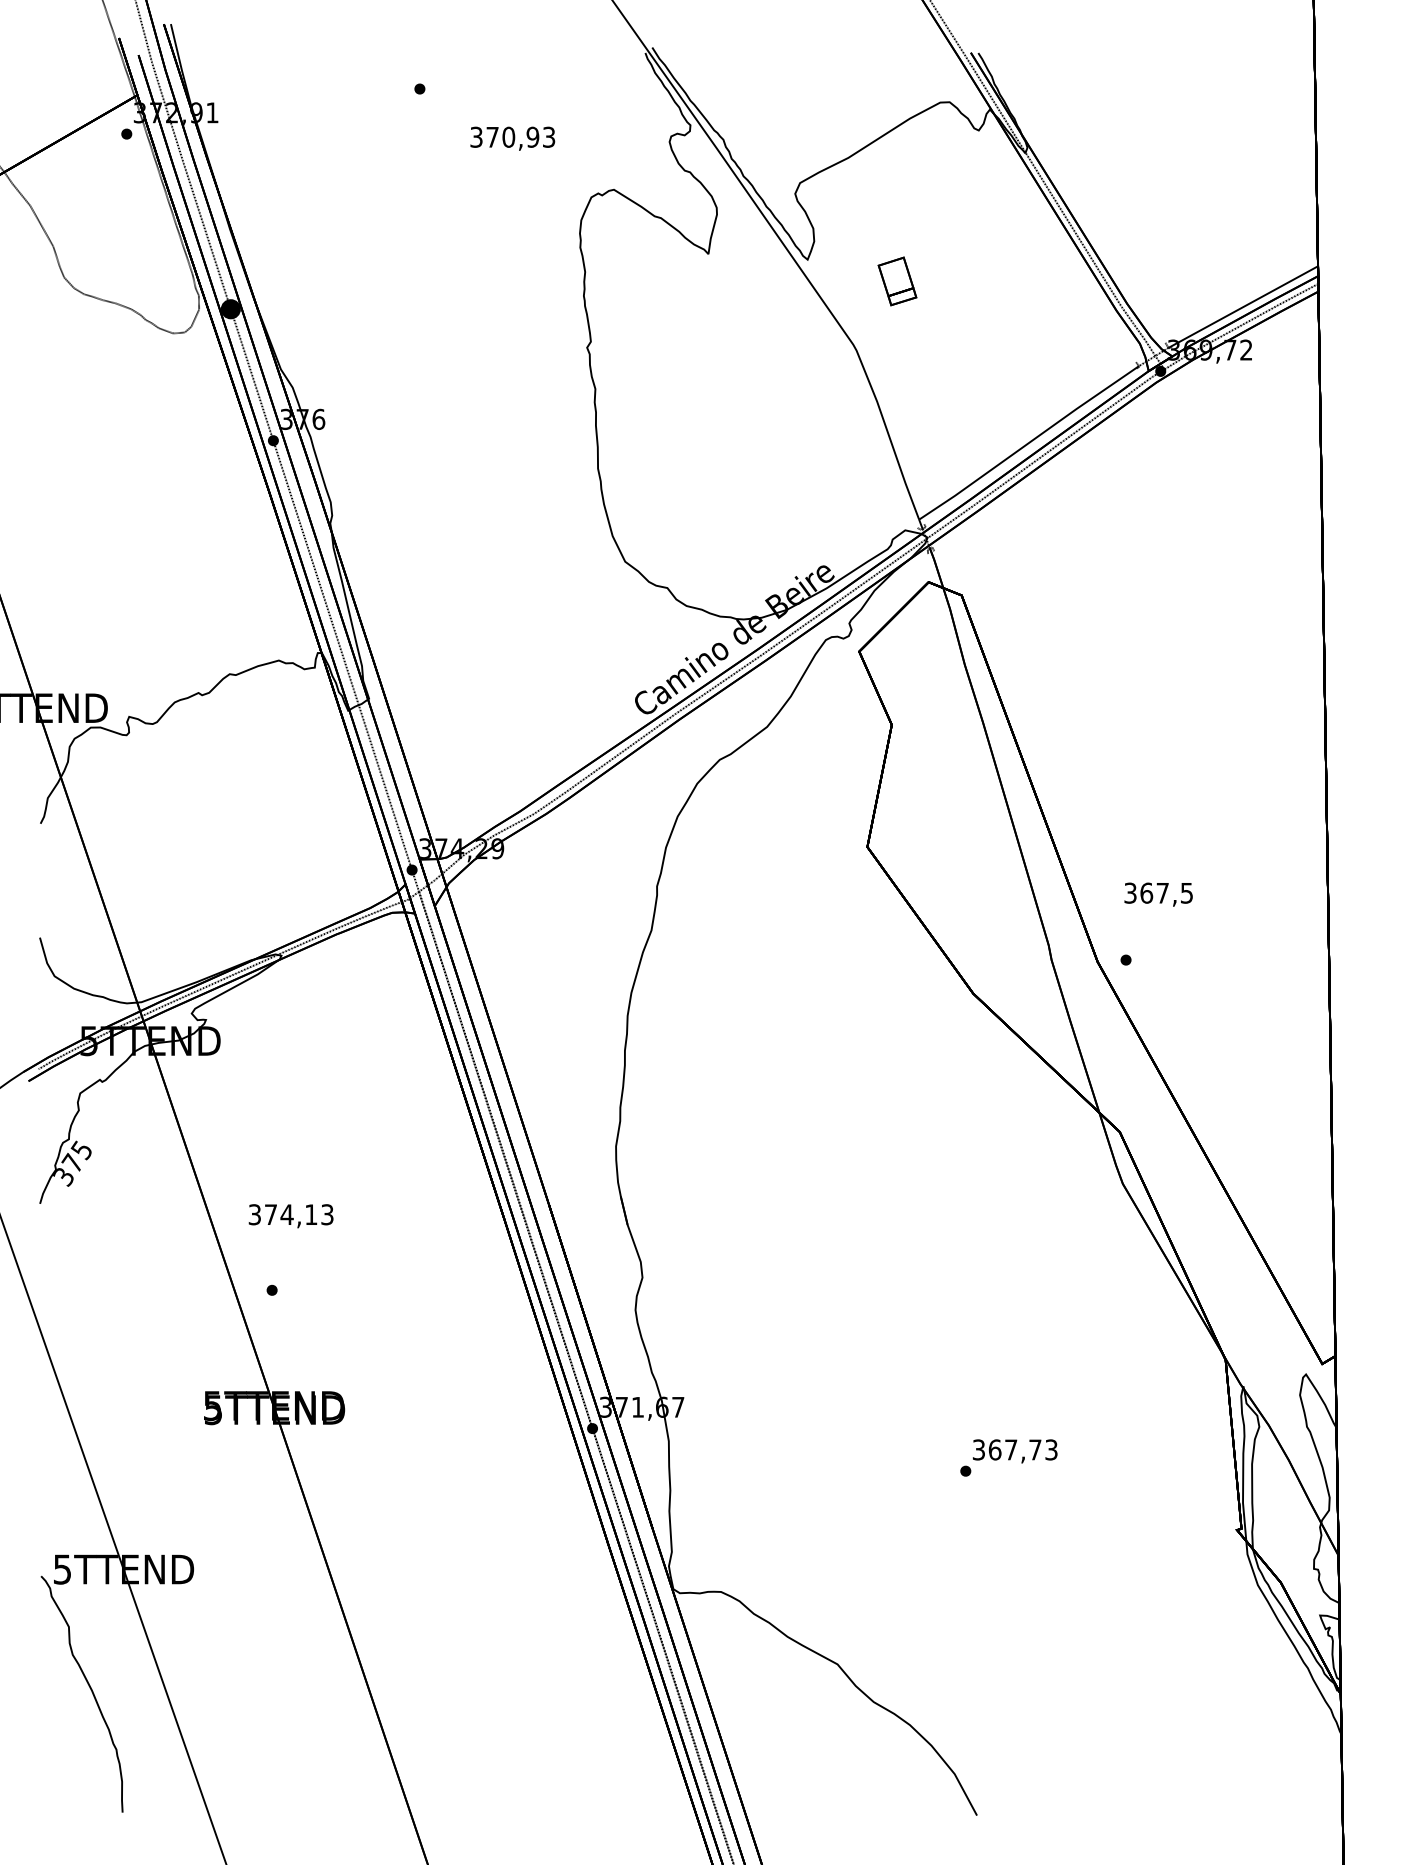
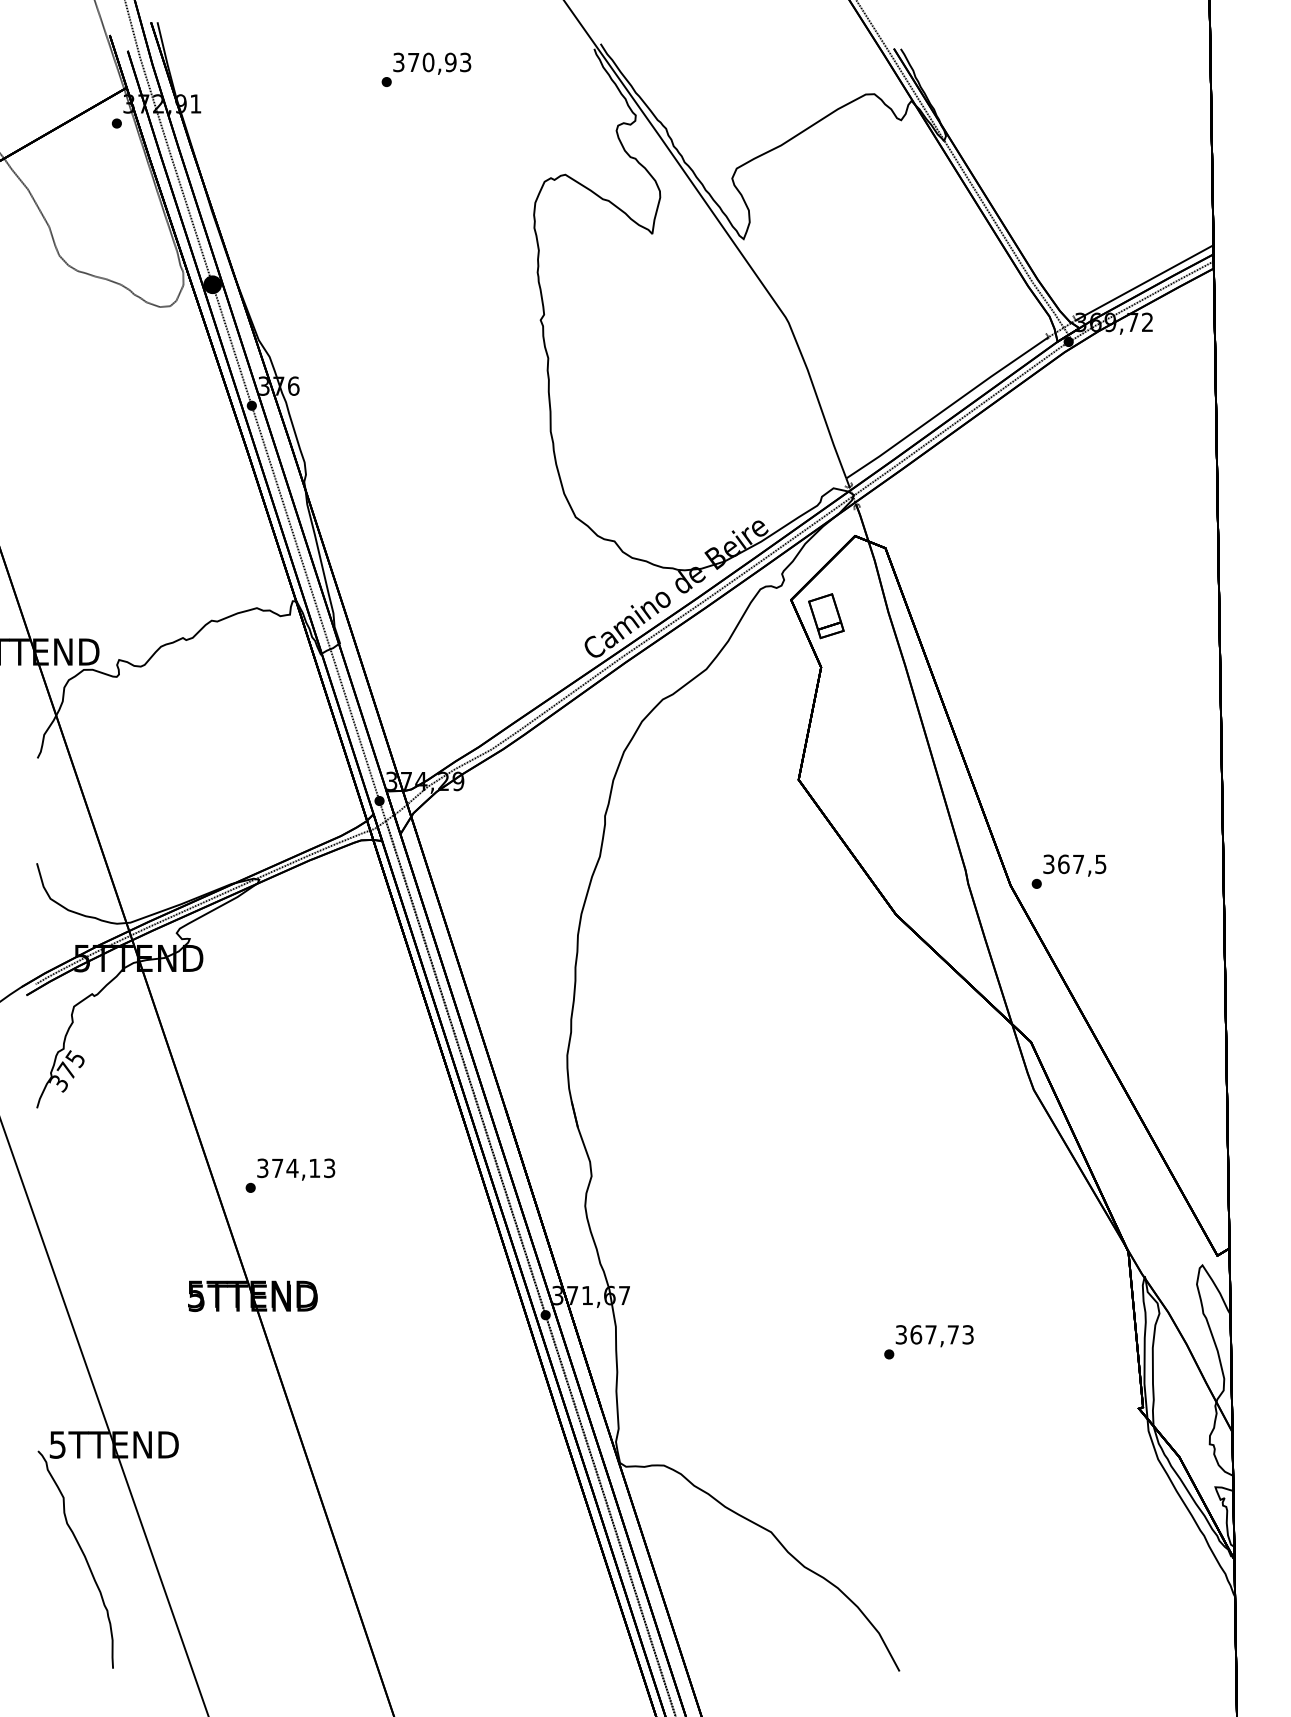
text: (513, 138) -> (432, 63), moved
part: (897, 281) -> (826, 616), moved
text: (1158, 894) -> (1074, 865), moved
text: (291, 1216) -> (296, 1169), moved

